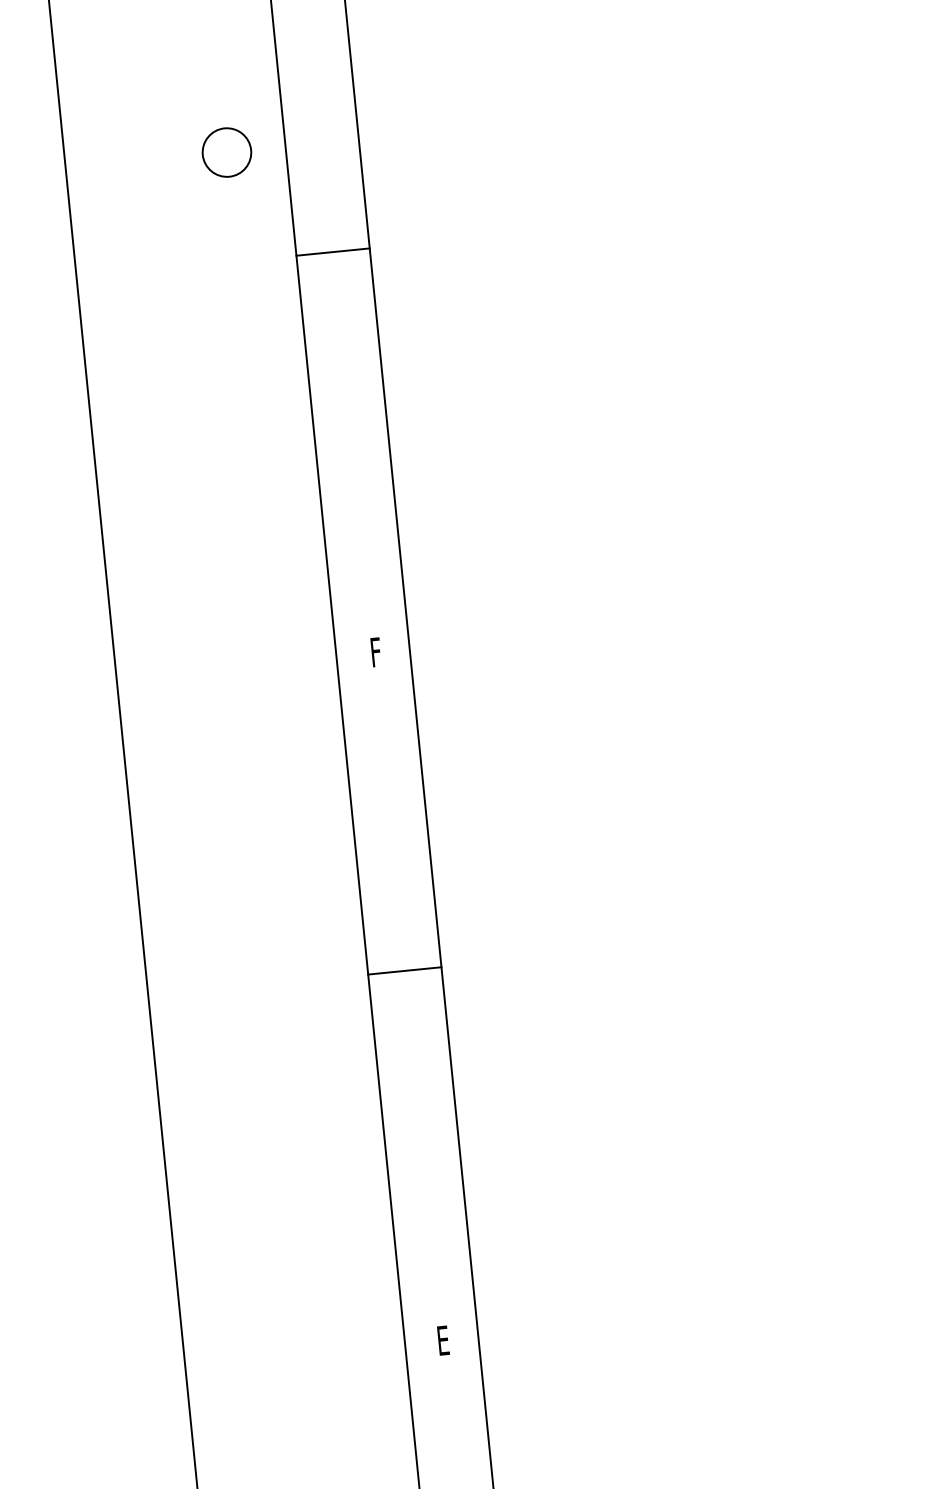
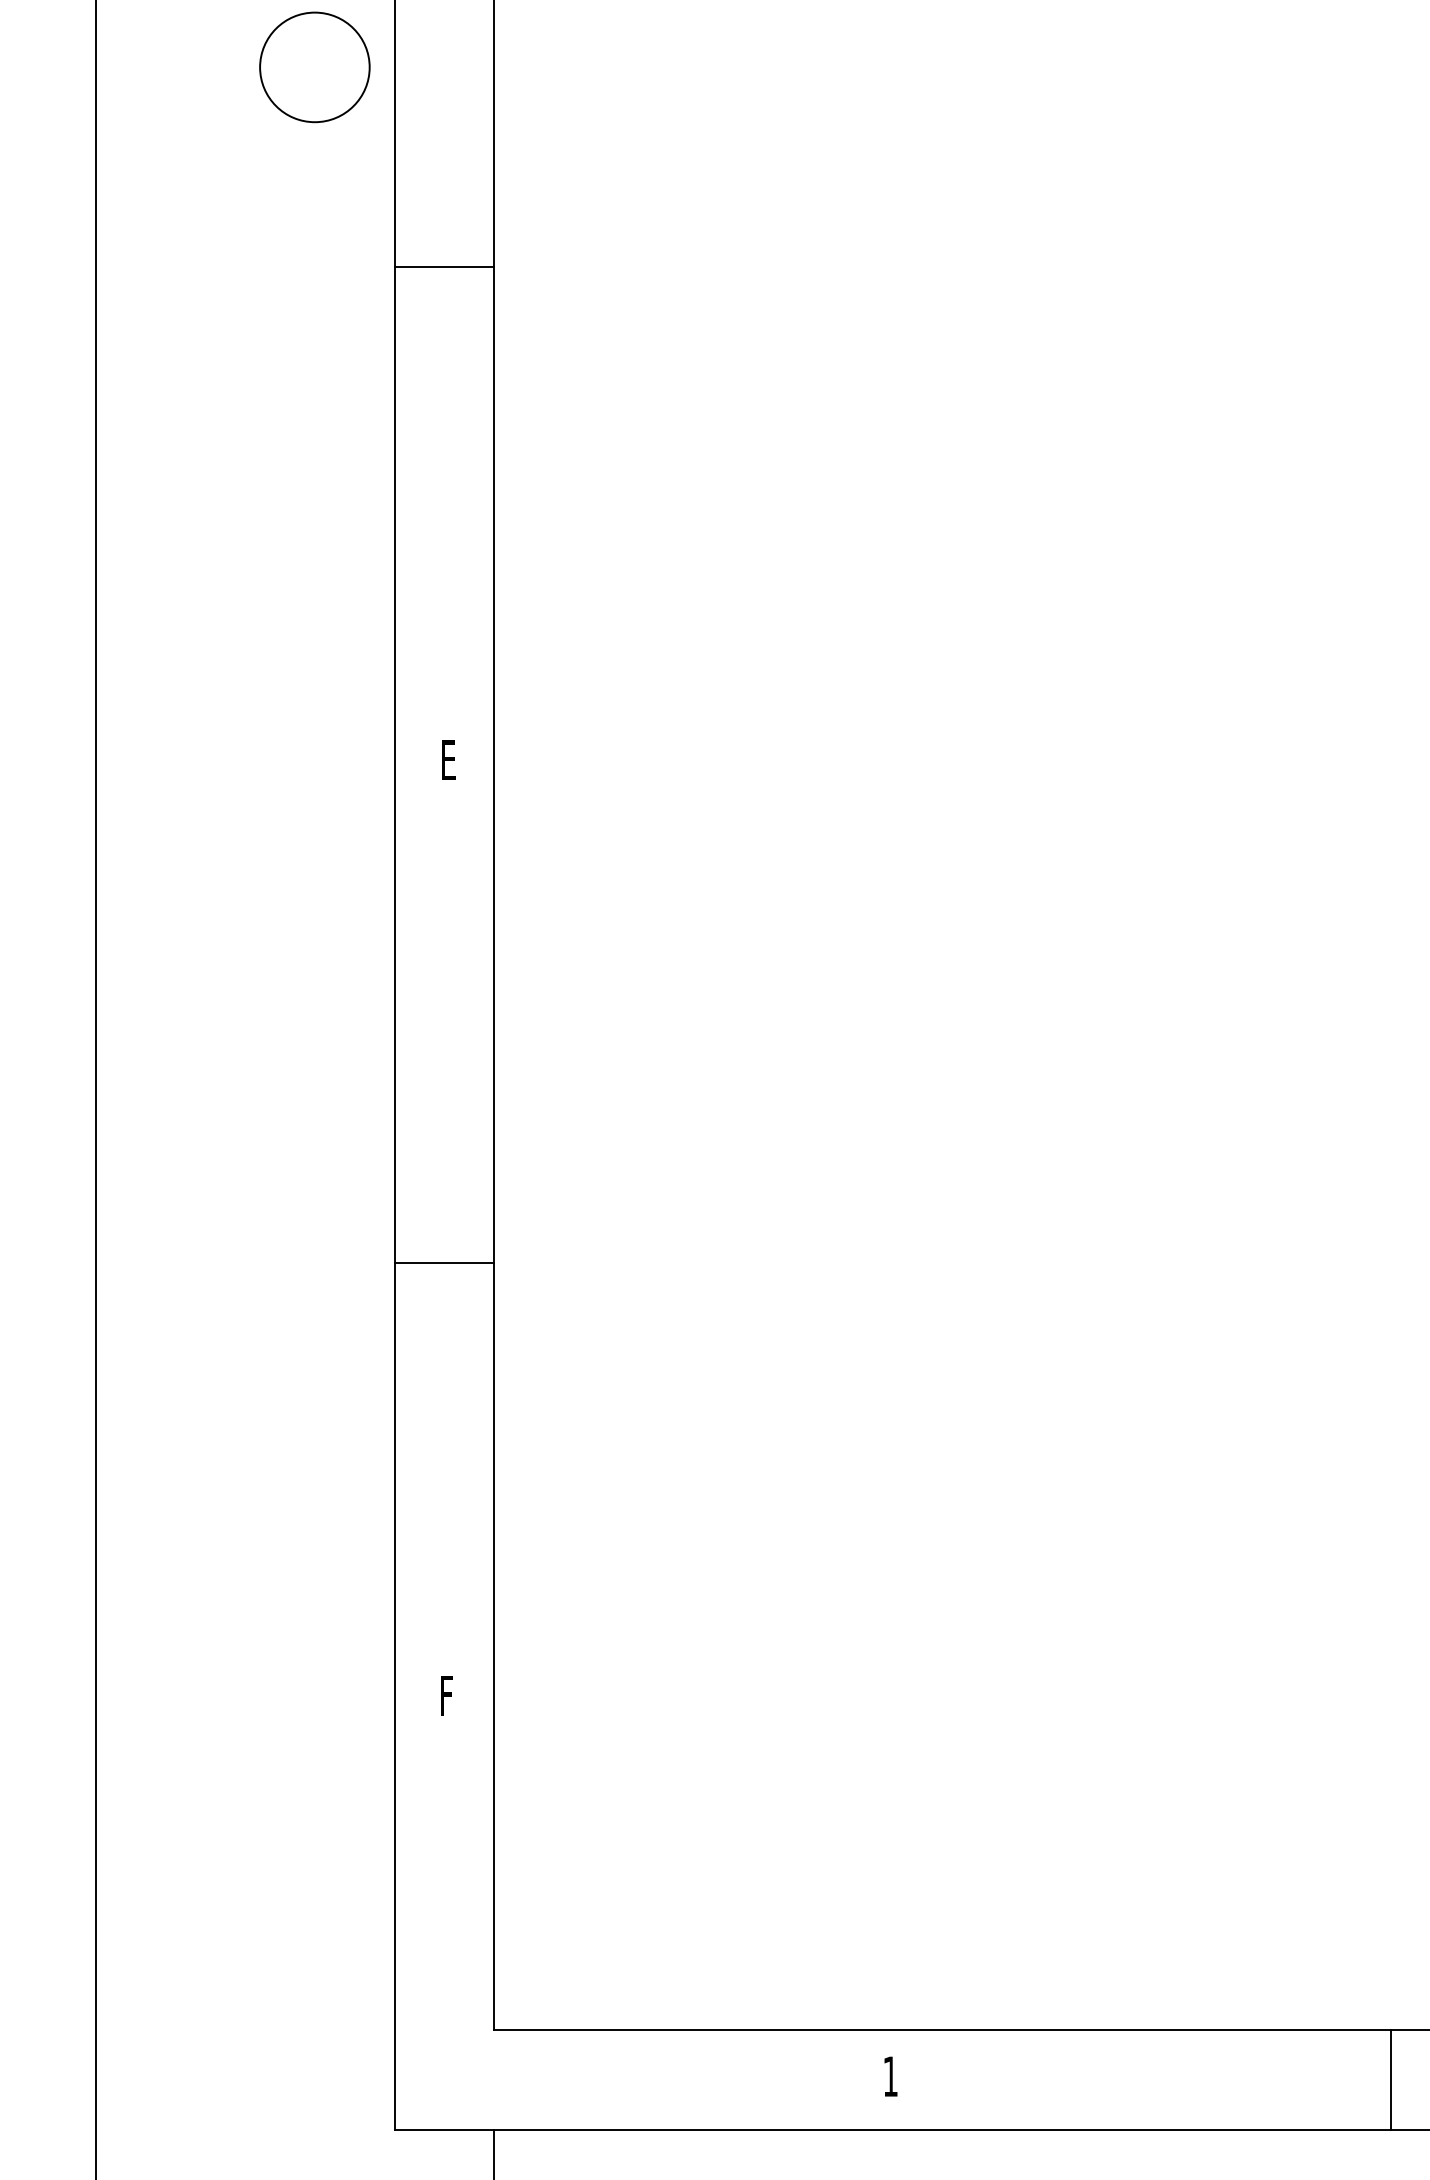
circle: (226, 152) -> (314, 67), size x1.67
line: (333, 251) -> (444, 266), moved
text: (376, 651) -> (448, 759), F -> E
line: (404, 970) -> (444, 1262), moved
text: (443, 1340) -> (446, 1695), E -> F

